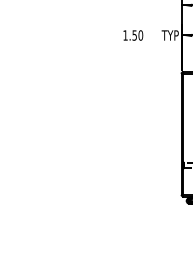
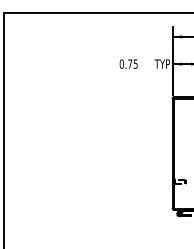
text: (132, 34) -> (128, 63), 1.50 -> 0.75

